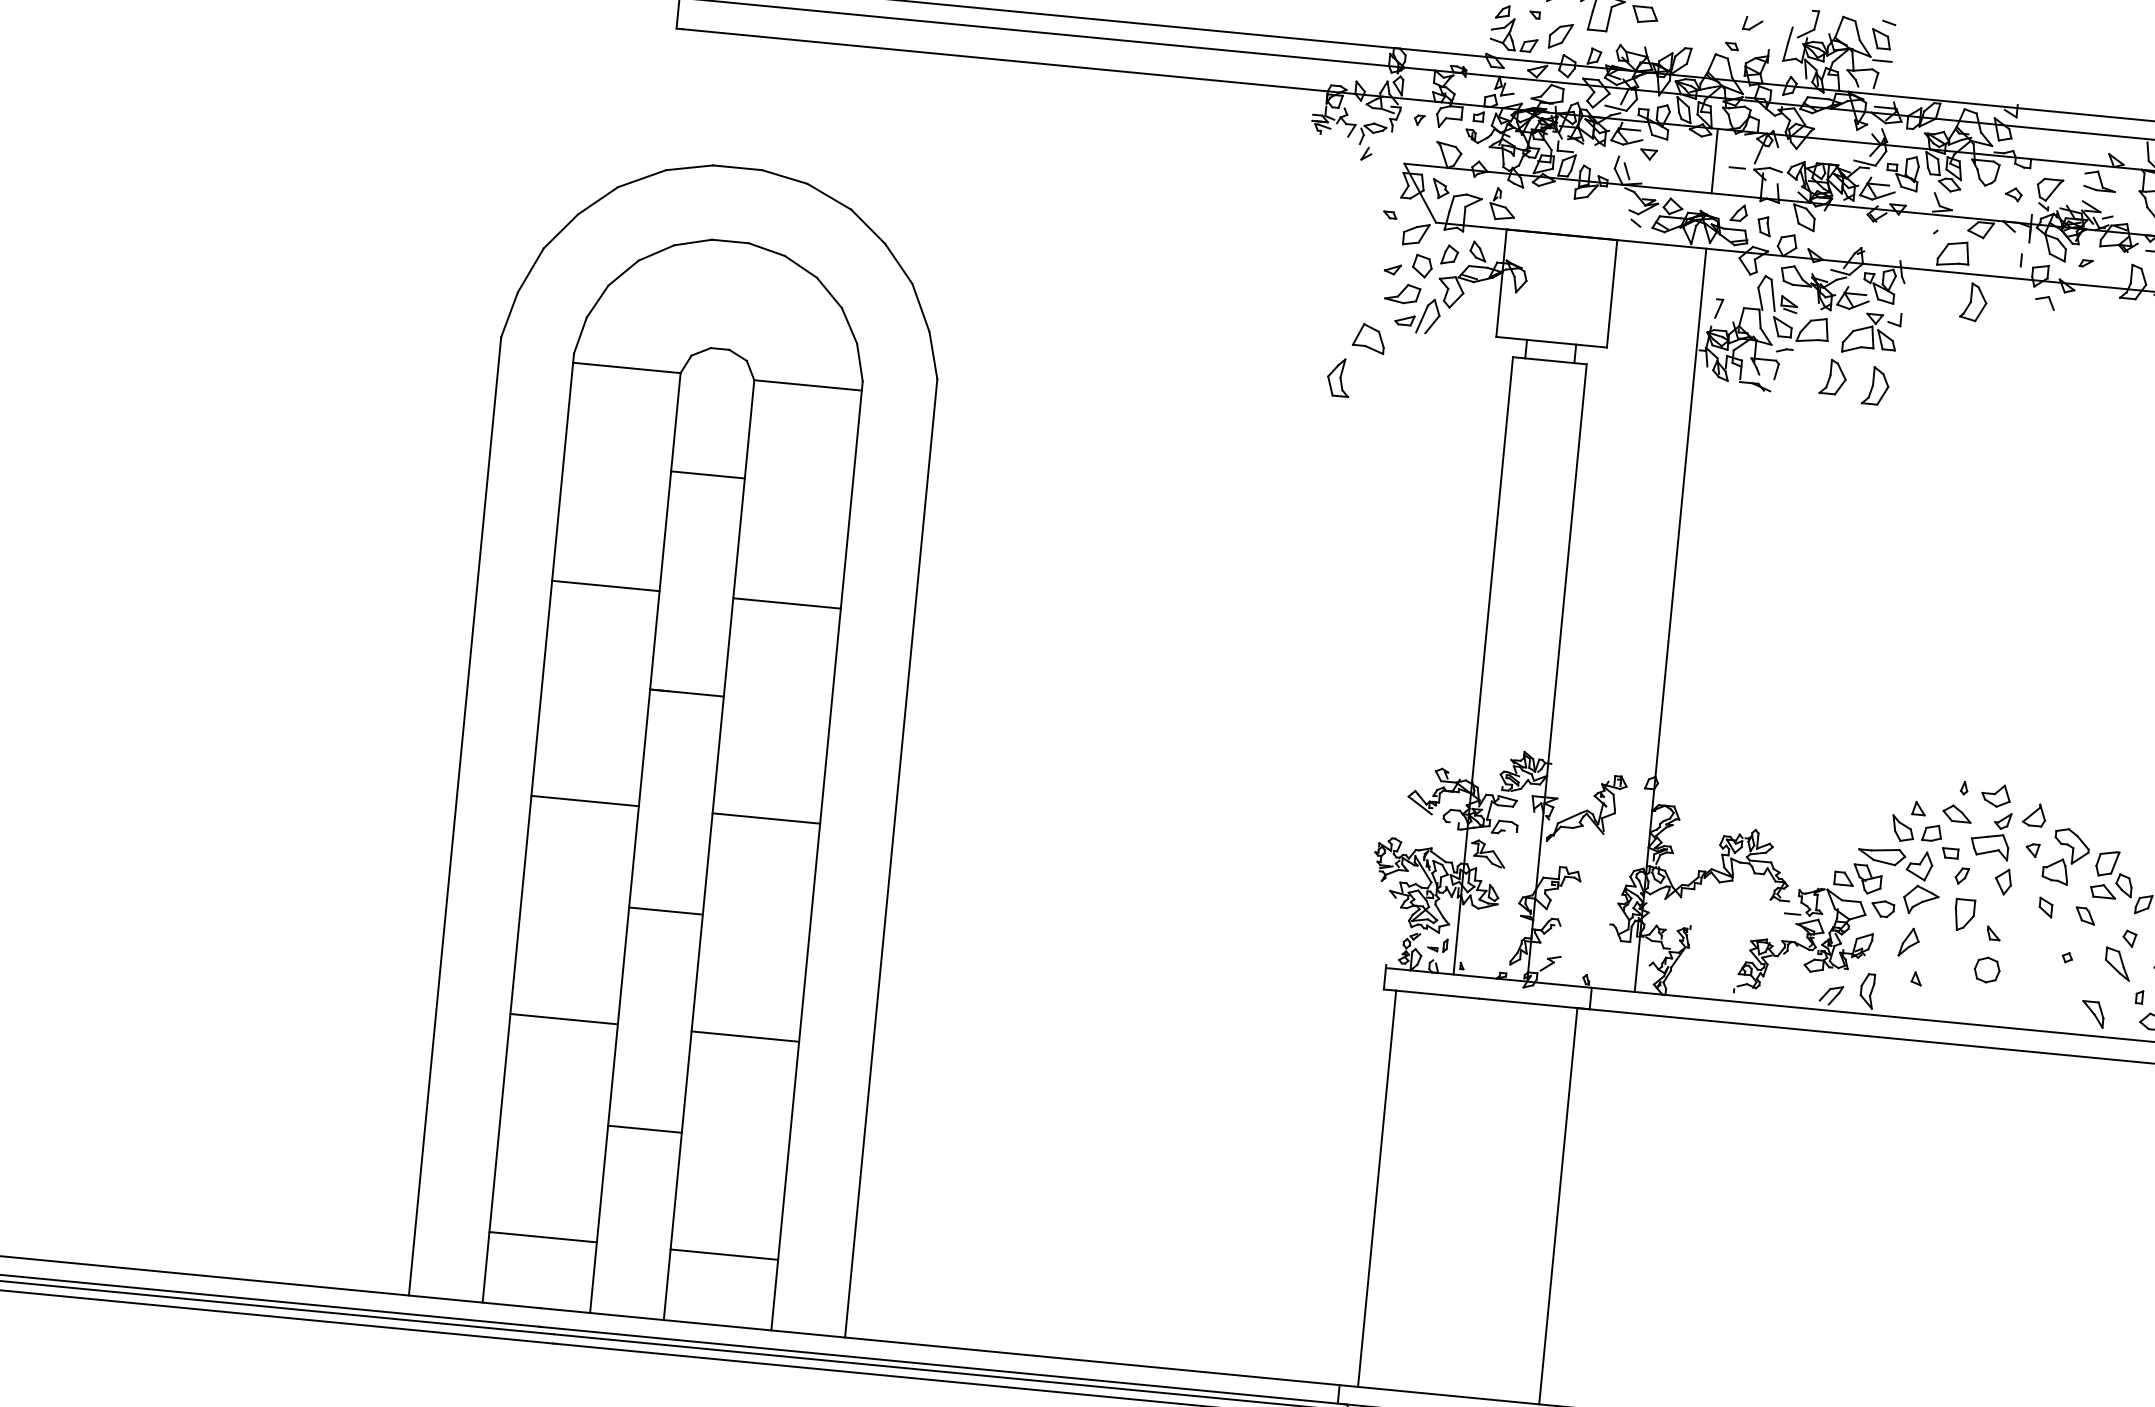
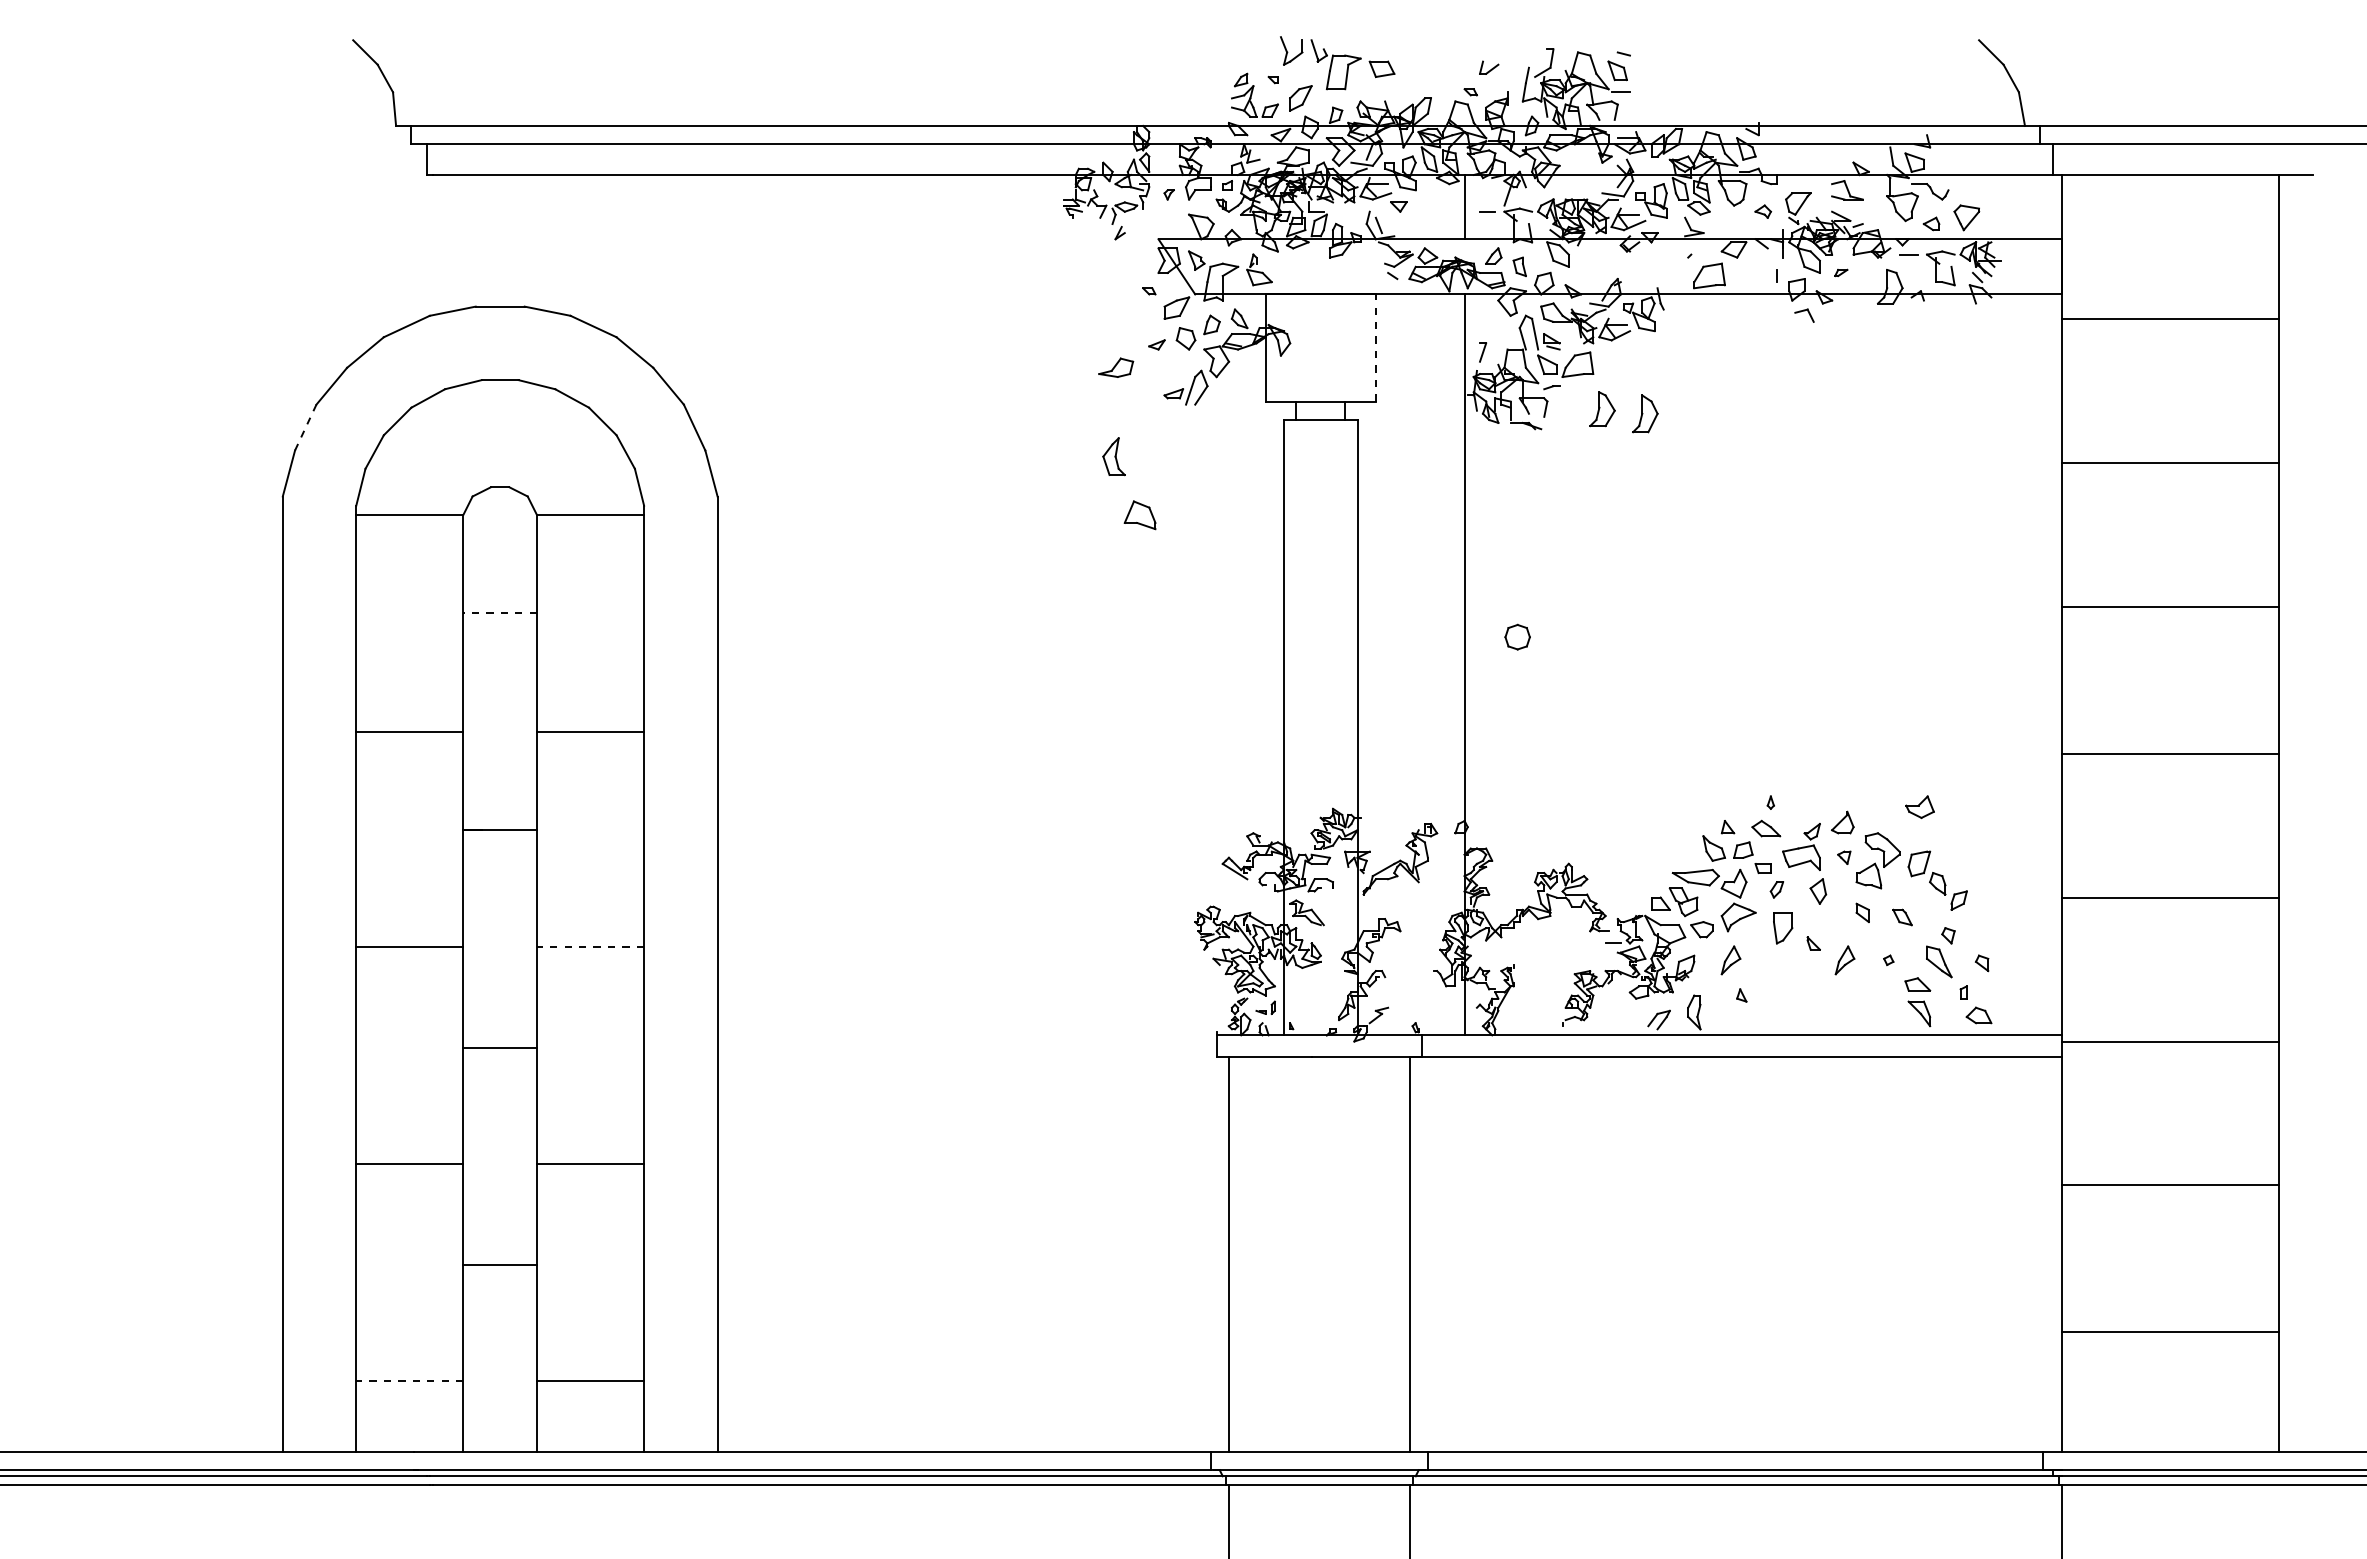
line: (530, 271) -> (305, 428), solid -> dashed
part: (1403, 293) -> (1116, 367), moved
line: (1611, 293) -> (1375, 347), solid -> dashed
part: (1973, 301) -> (1733, 321), removed
part: (1871, 332) -> (1635, 361), removed
part: (1368, 338) -> (1139, 515), moved
line: (708, 474) -> (500, 612), solid -> dashed
part: (1995, 795) -> (1919, 806), moved
line: (766, 818) -> (590, 946), solid -> dashed
part: (2102, 891) -> (1917, 984), moved
part: (2022, 953) -> (1844, 960), added
part: (1987, 969) -> (1517, 636), moved
line: (542, 1237) -> (409, 1381), solid -> dashed

